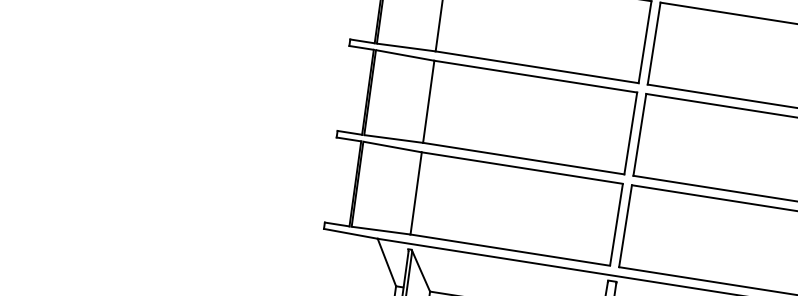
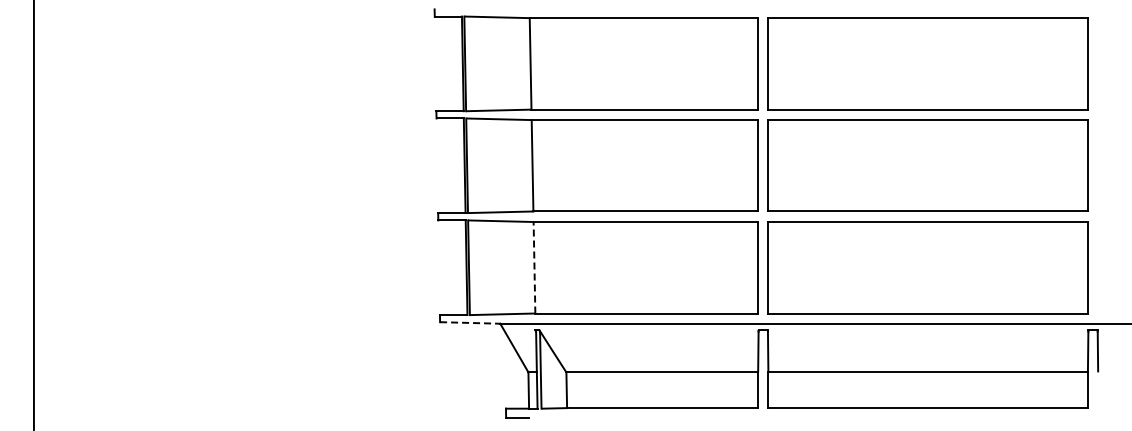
line: (416, 193) -> (534, 267), solid -> dashed
line: (351, 233) -> (470, 322), solid -> dashed

